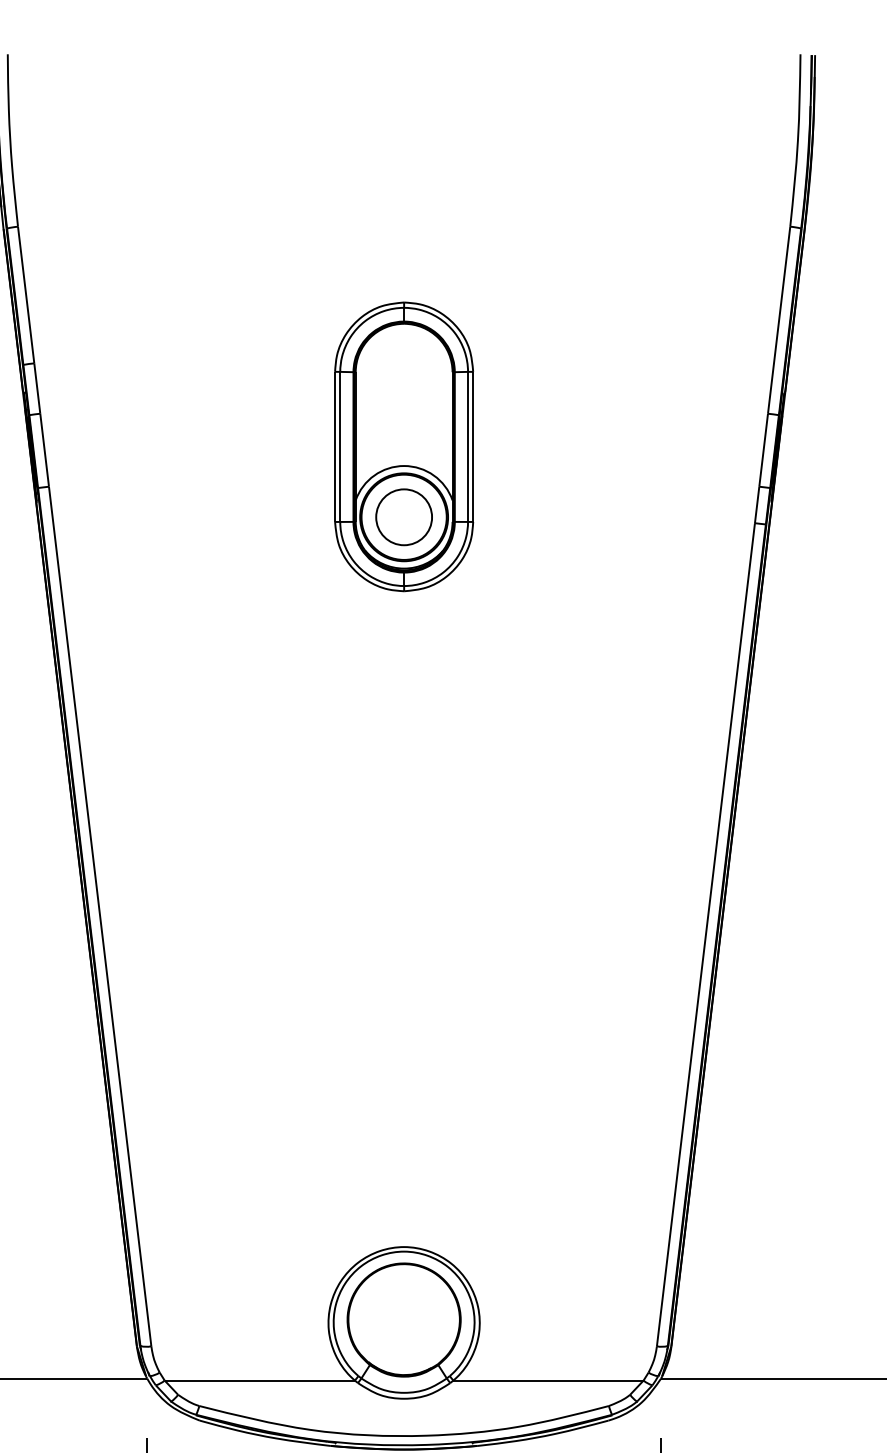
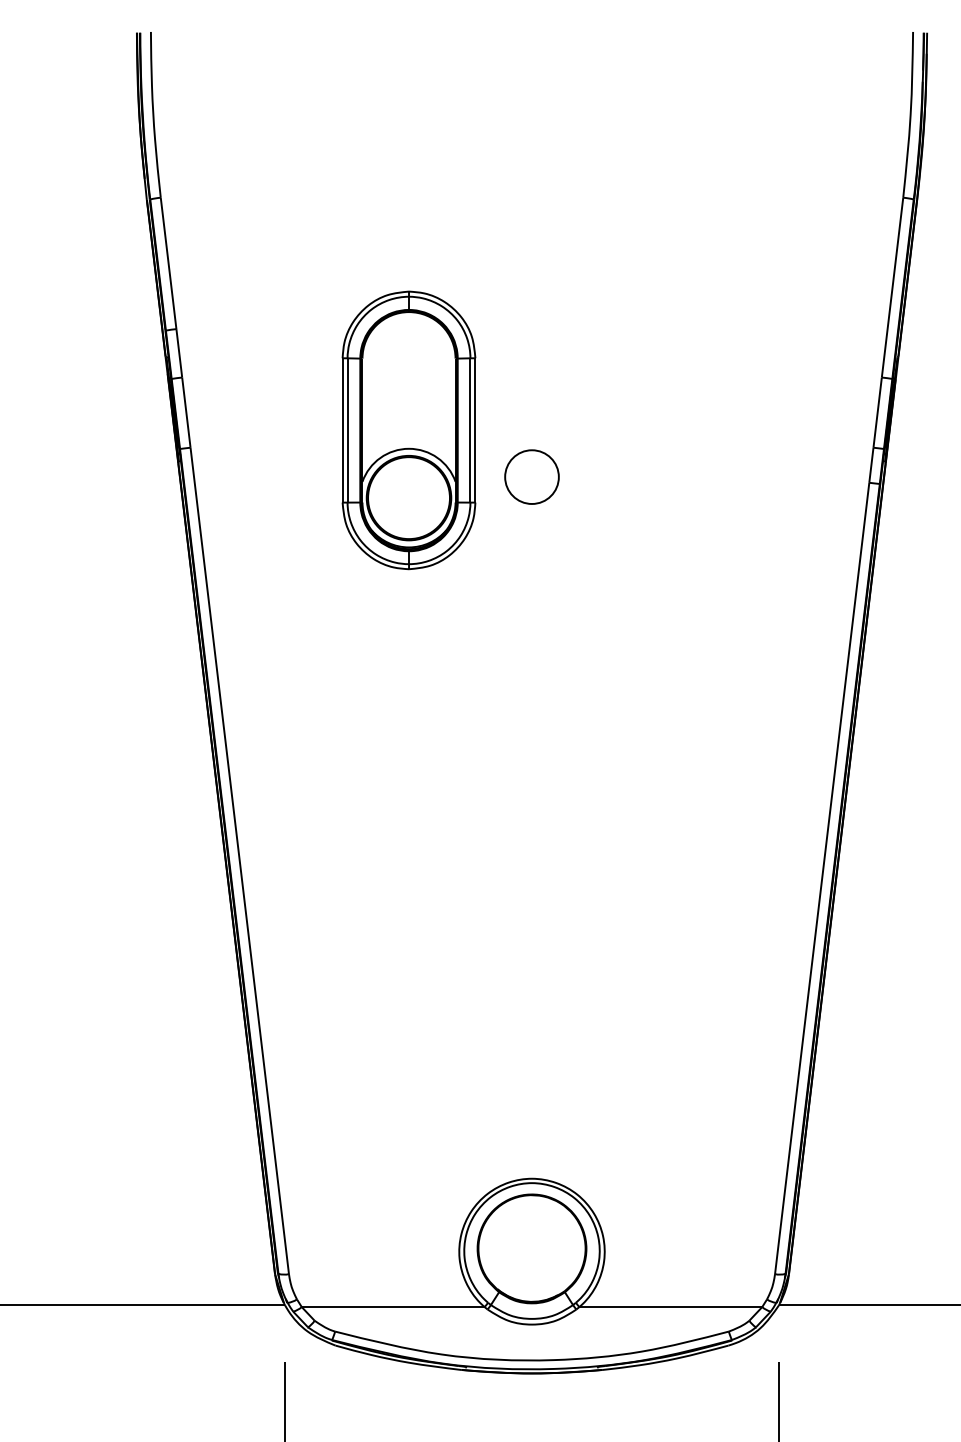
part: (403, 446) -> (408, 430), moved

